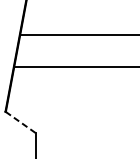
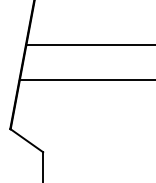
line: (20, 122) -> (26, 140), dashed -> solid

